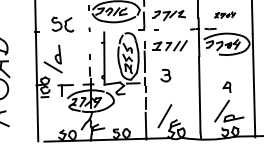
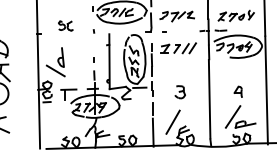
part: (224, 14) -> (235, 15), size x1.67
part: (62, 24) -> (65, 25), size x0.62
part: (165, 75) -> (179, 92), moved

